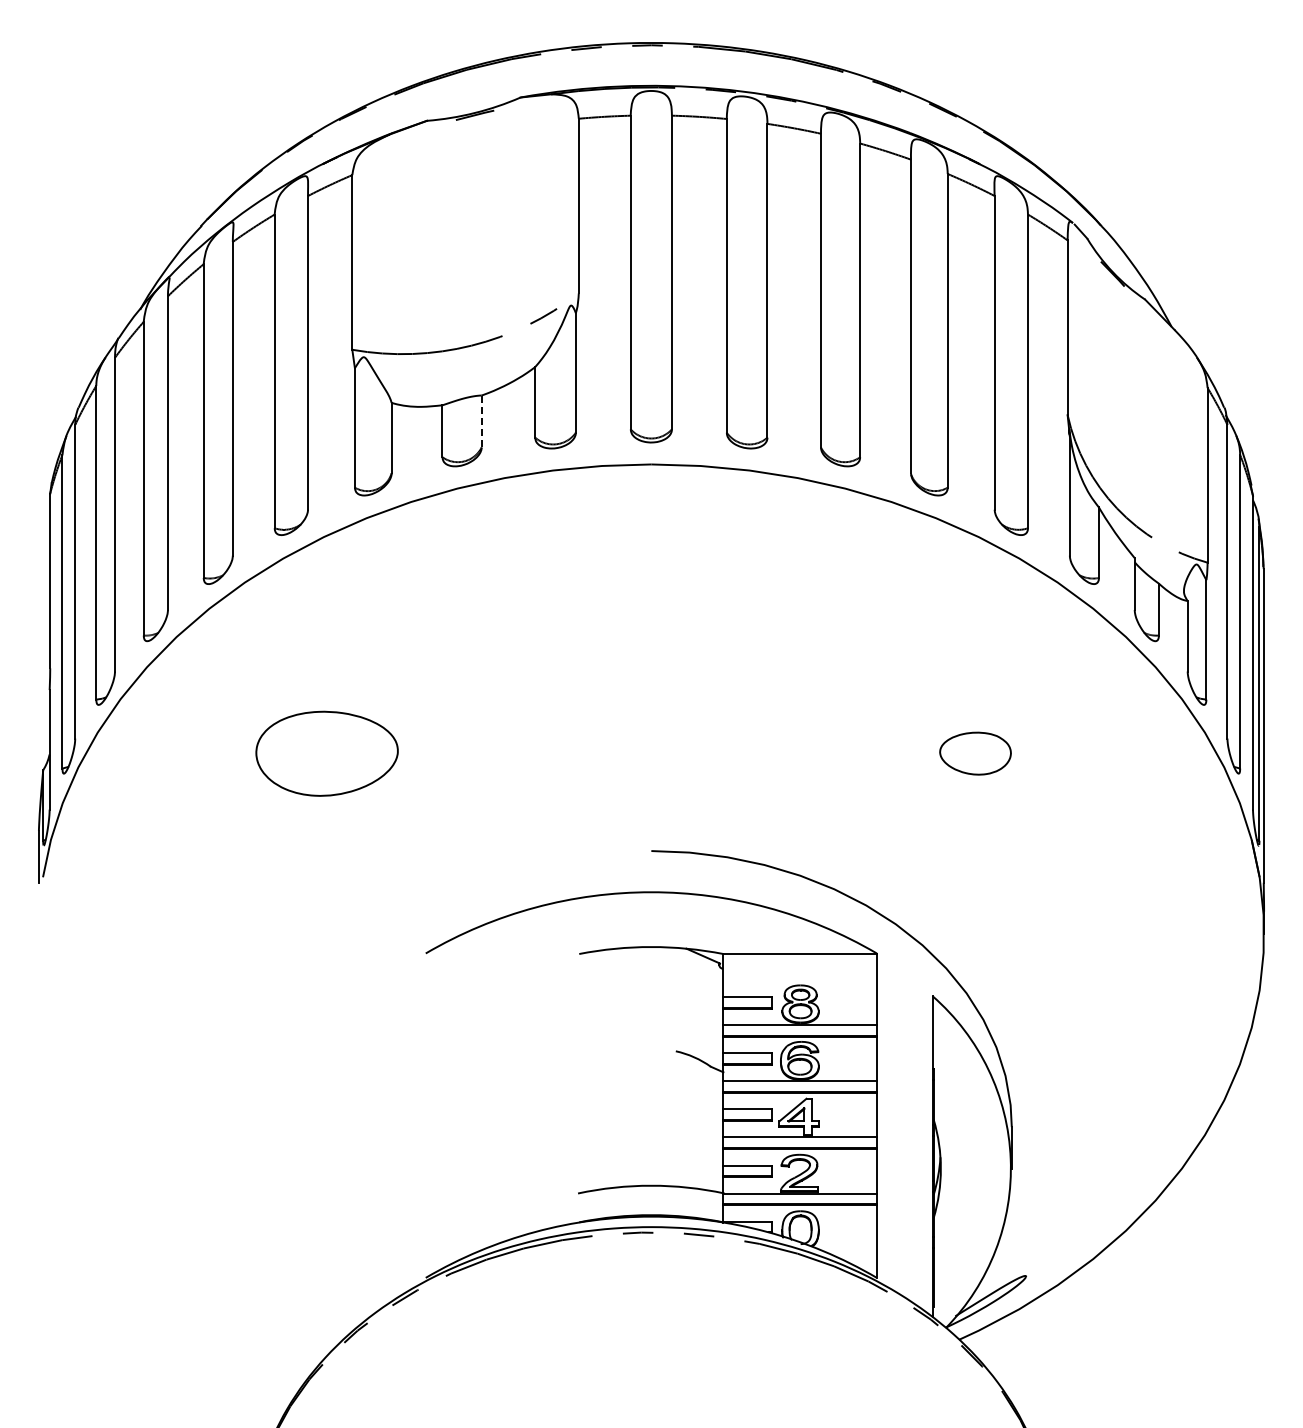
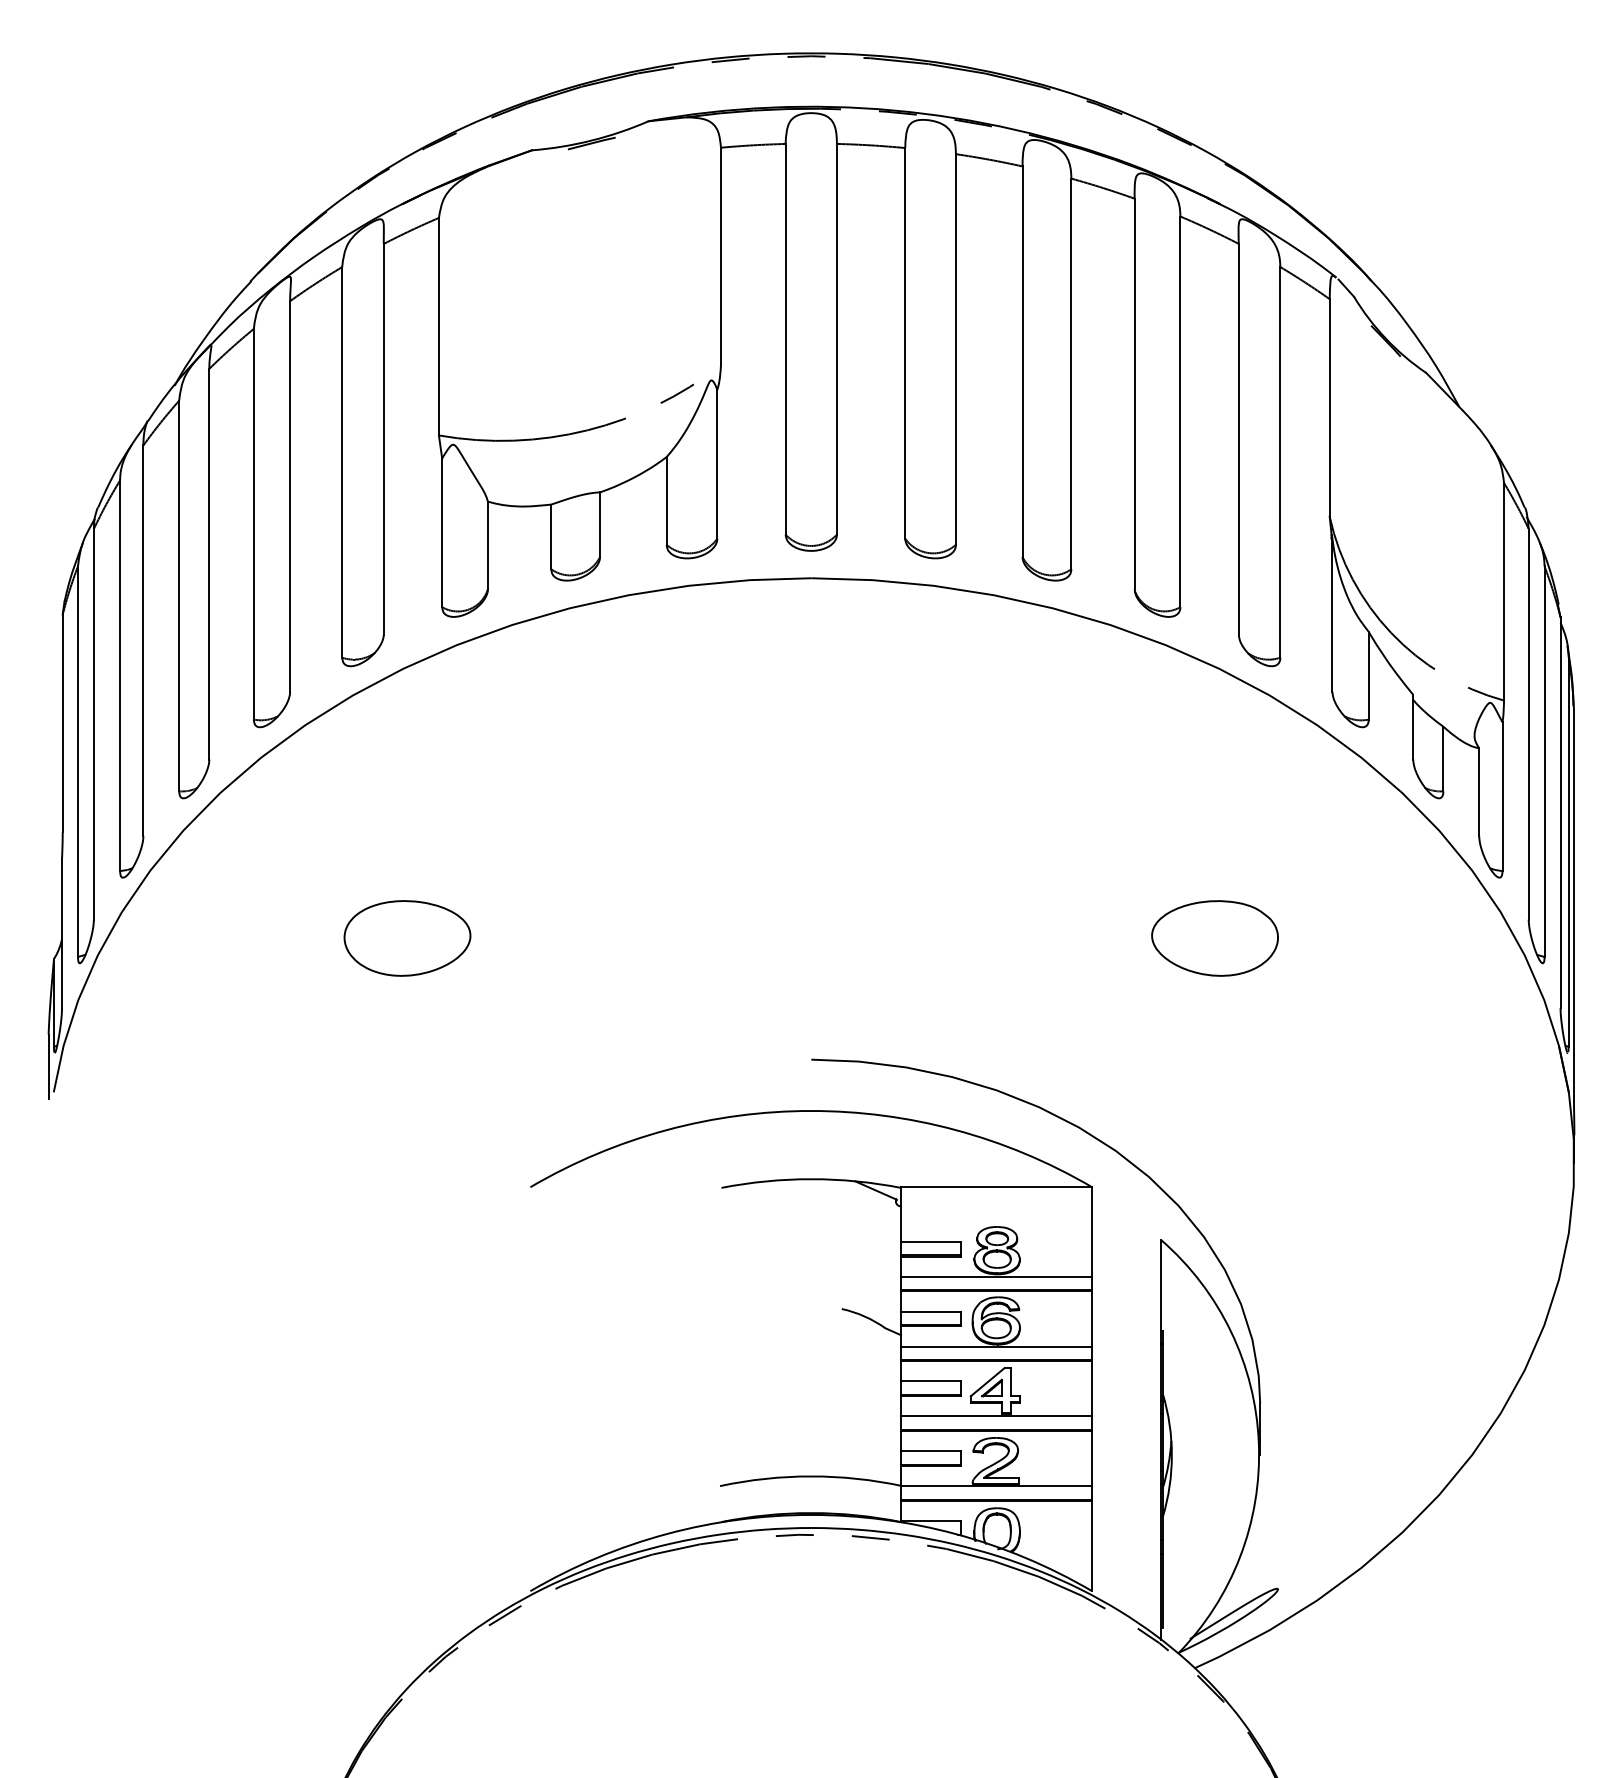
line: (481, 421) -> (599, 524), dashed -> solid
part: (326, 753) -> (406, 938), size x0.71
part: (975, 753) -> (1214, 938), size x1.43

